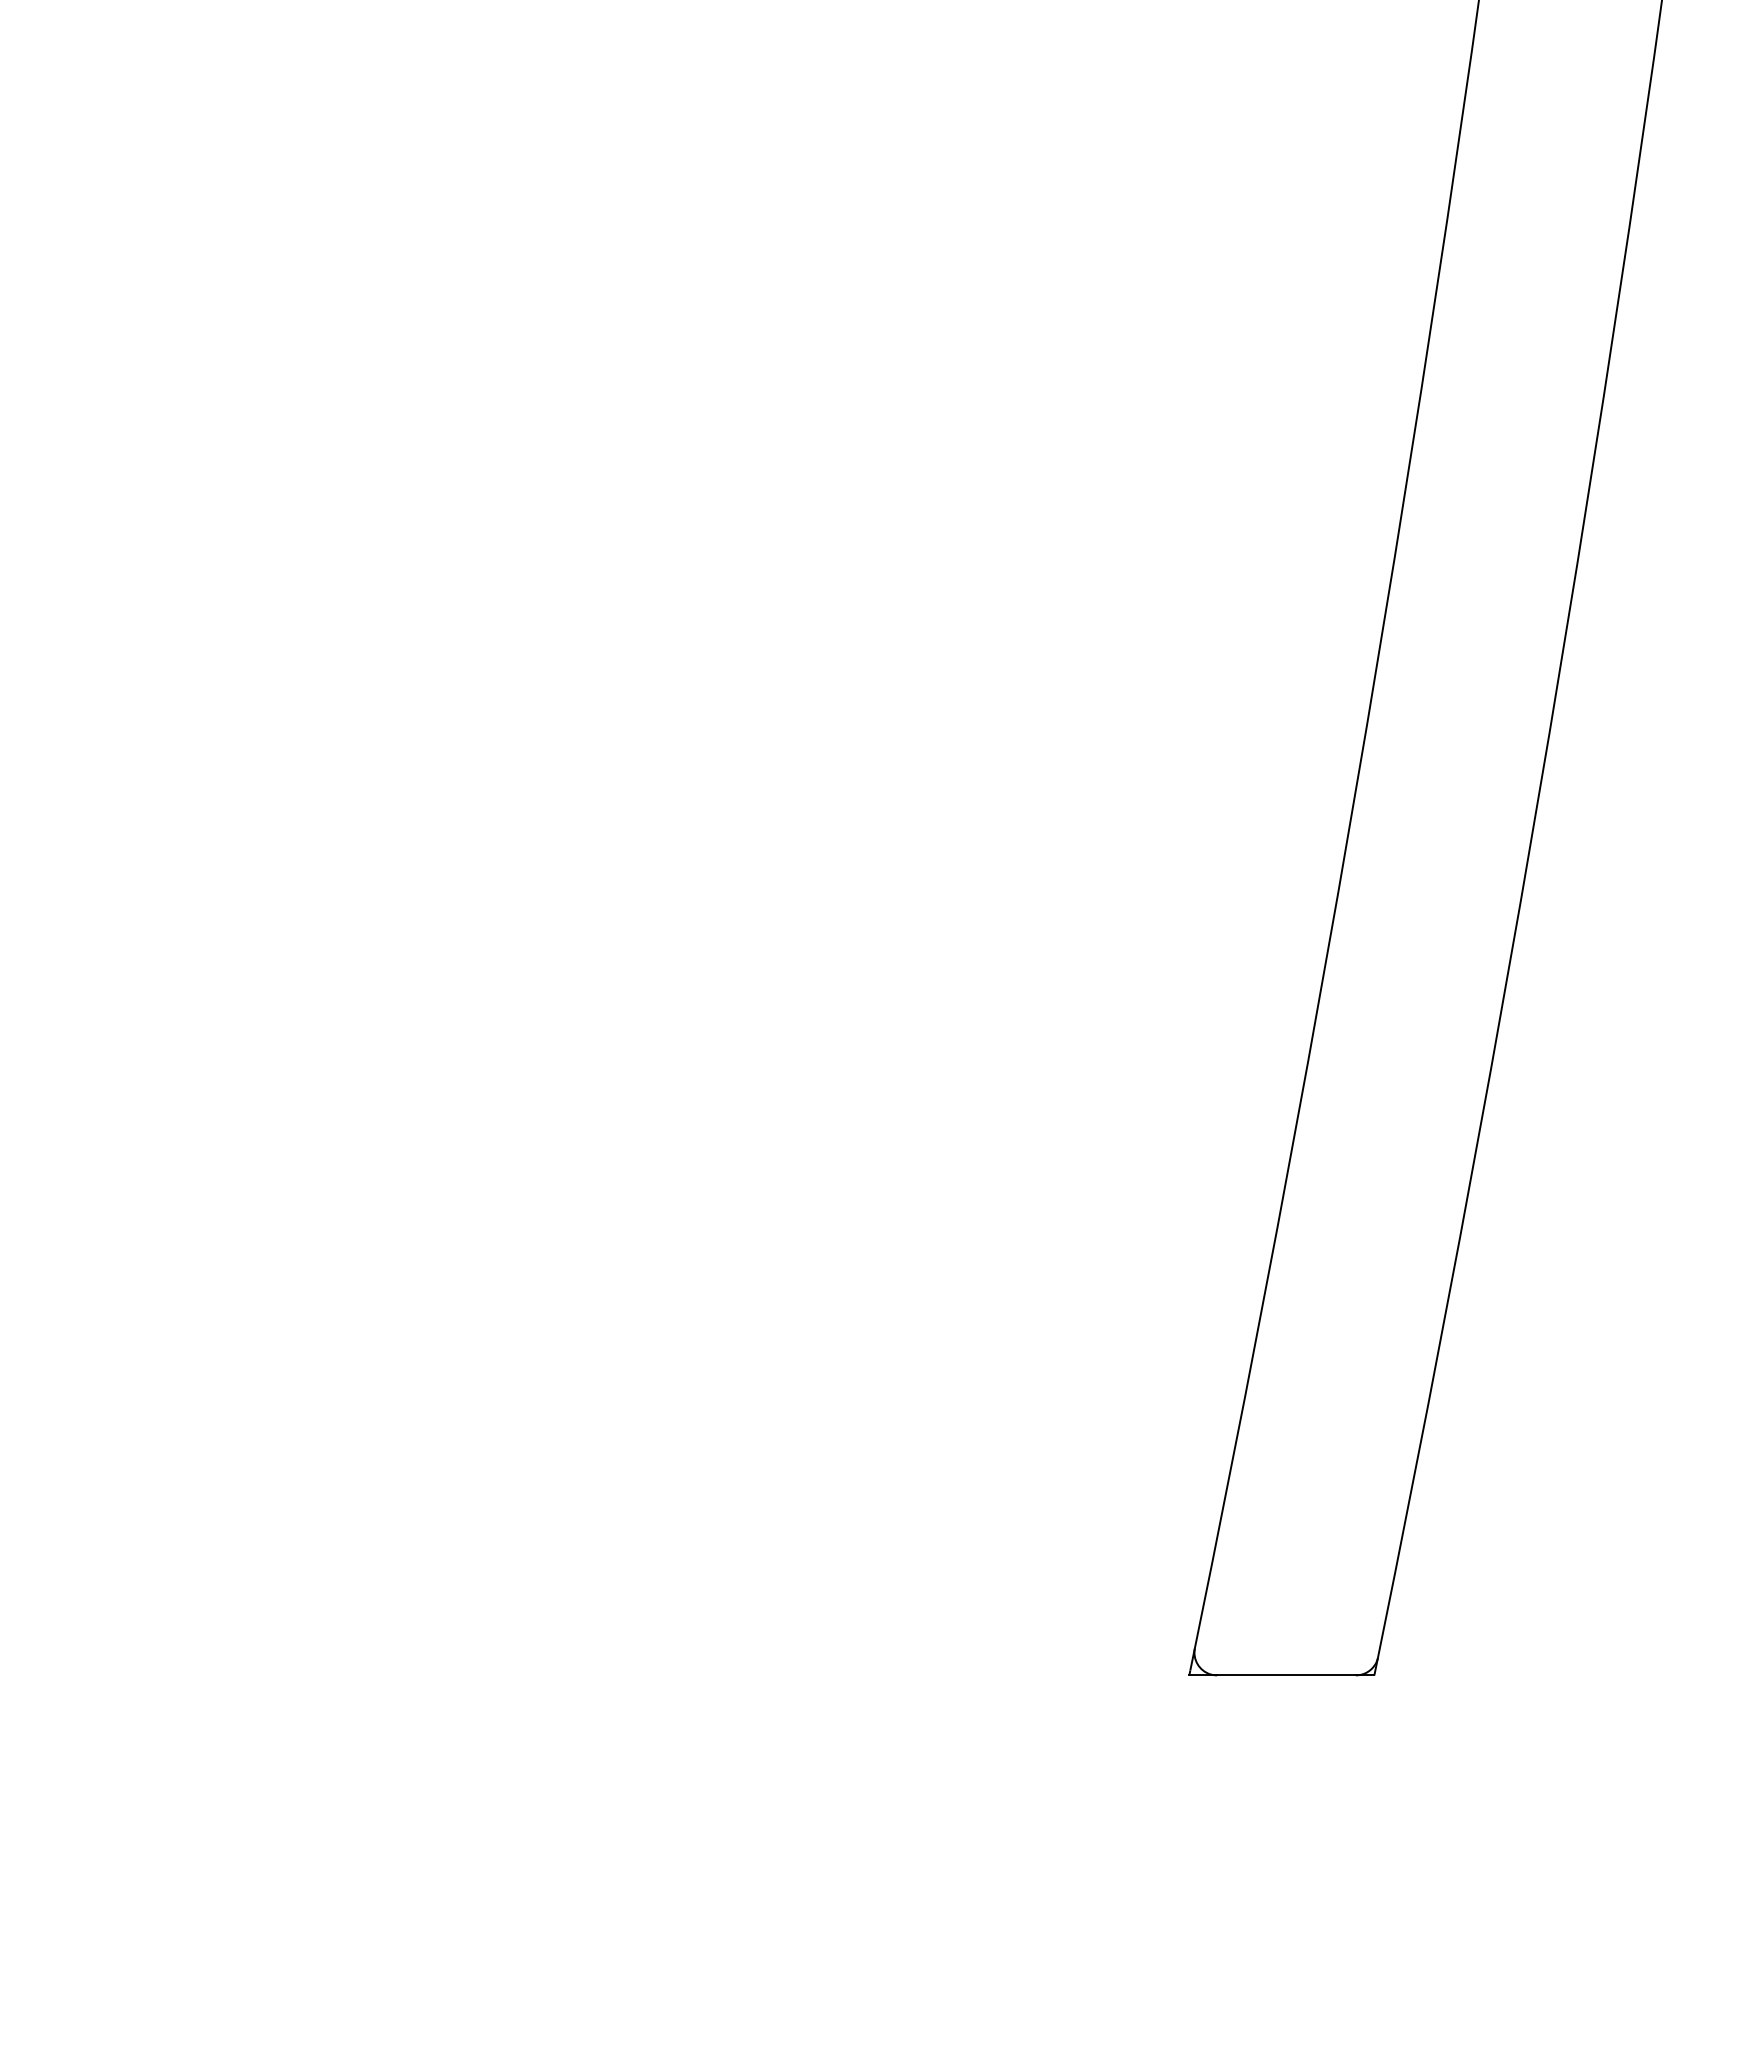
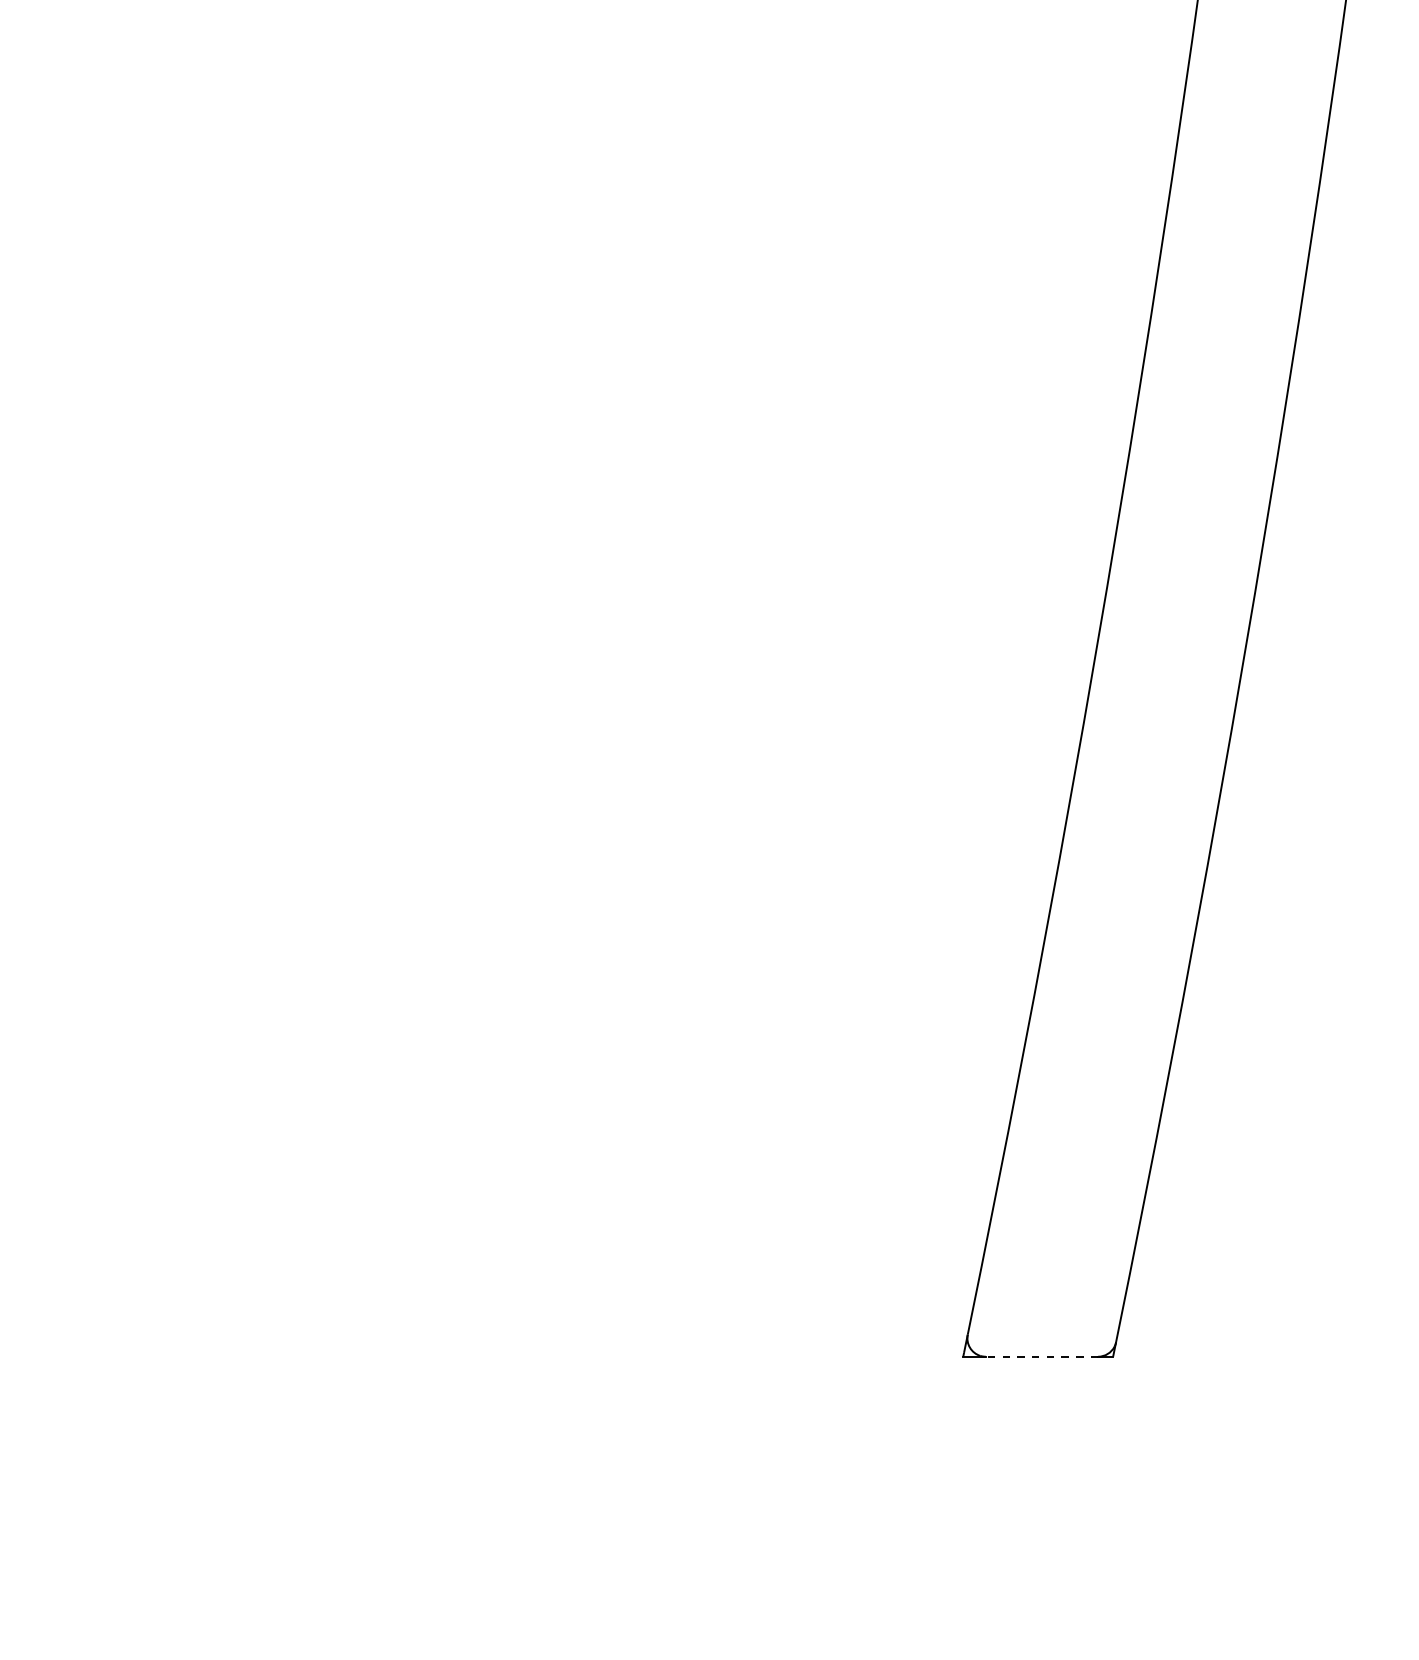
line: (1286, 1675) -> (1041, 1356), solid -> dashed

